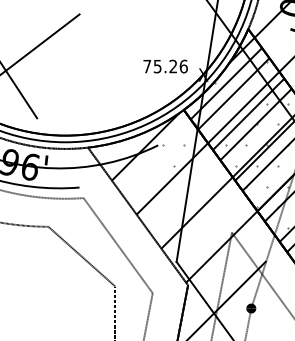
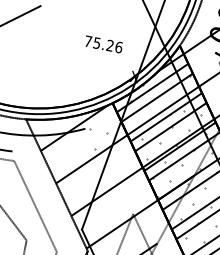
text: (165, 66) -> (103, 44), moved

